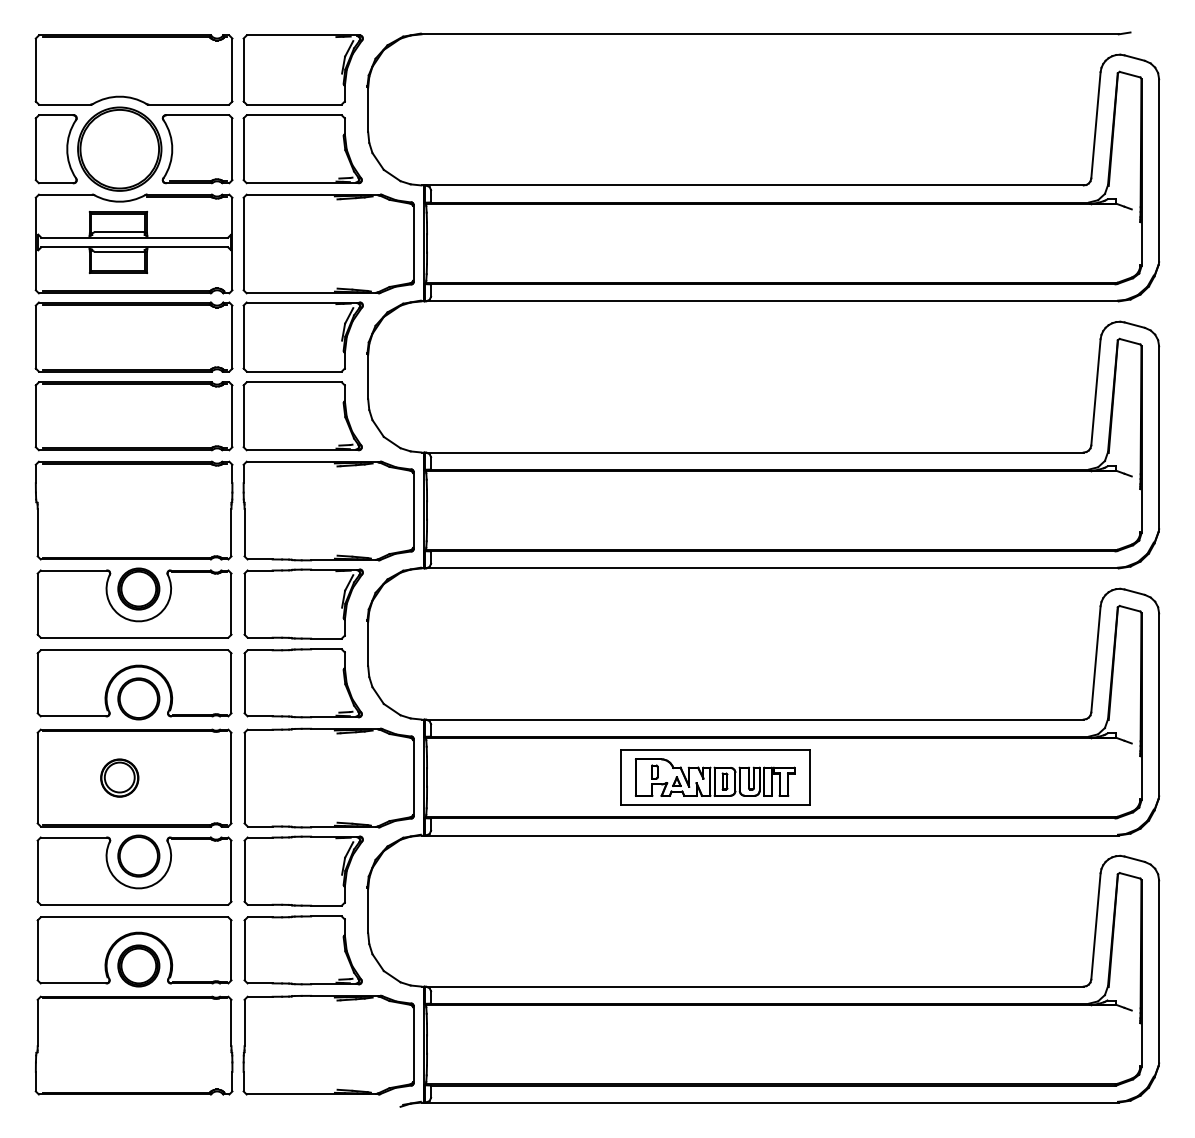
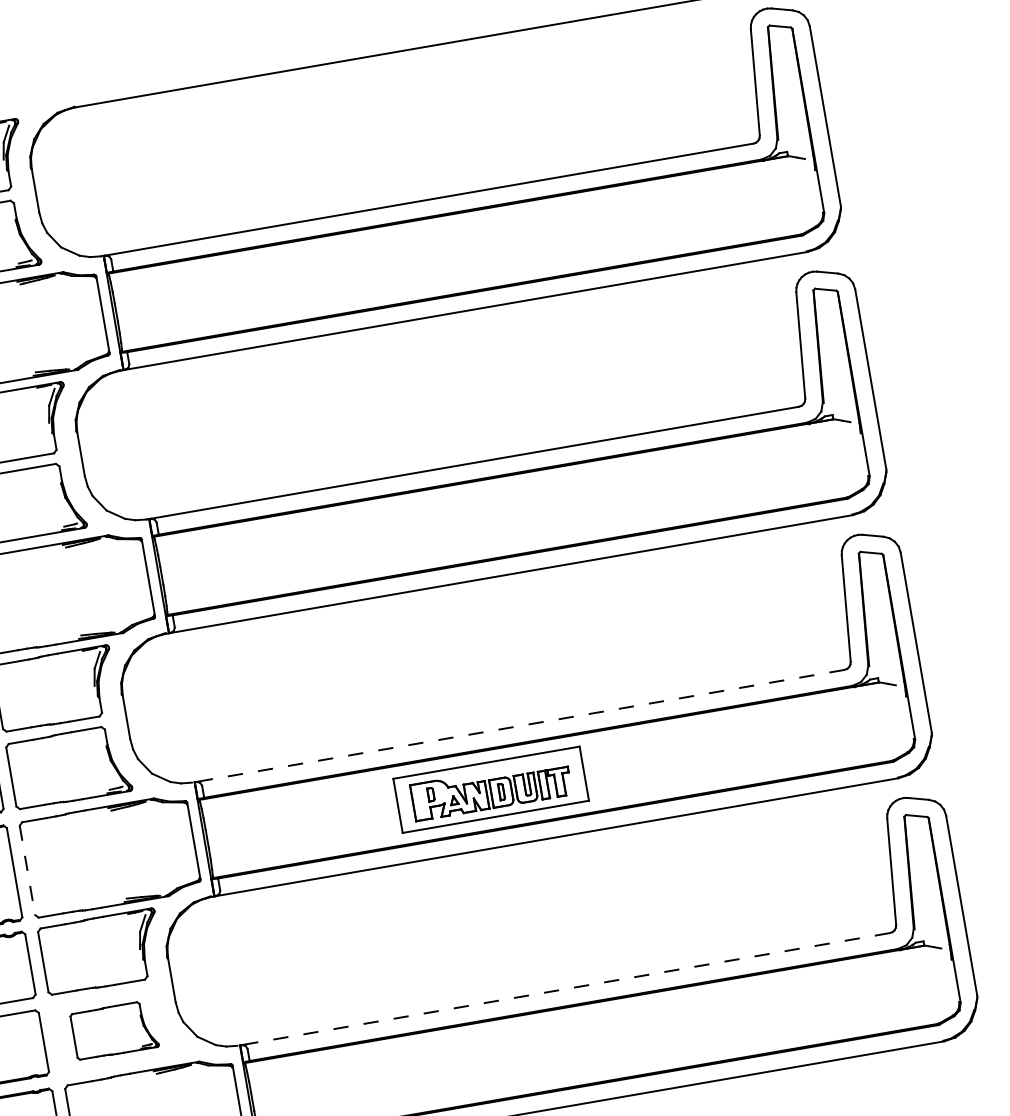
line: (752, 719) -> (518, 726), solid -> dashed
line: (244, 778) -> (27, 870), solid -> dashed
part: (302, 950) -> (113, 1030), size x0.7
line: (752, 986) -> (563, 989), solid -> dashed

